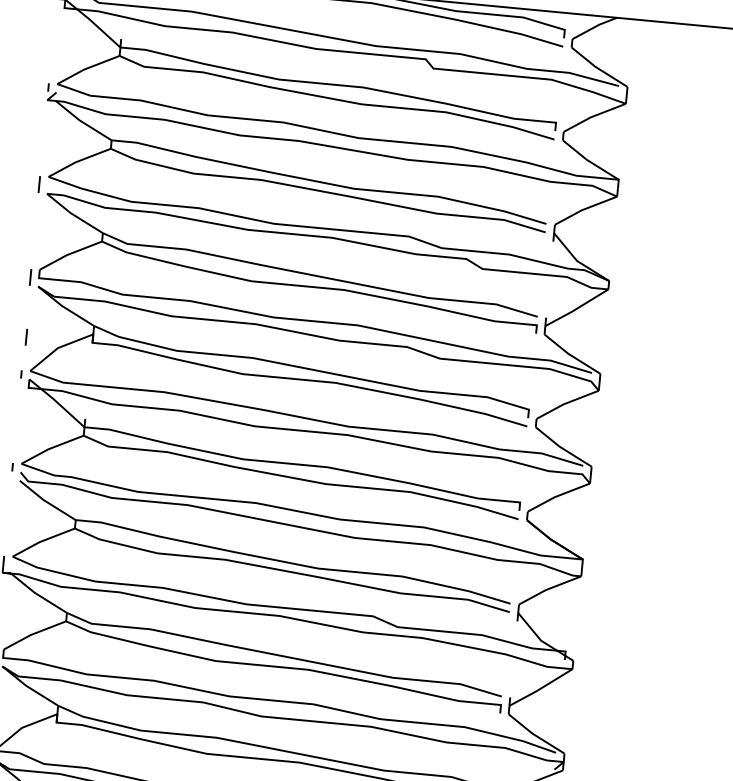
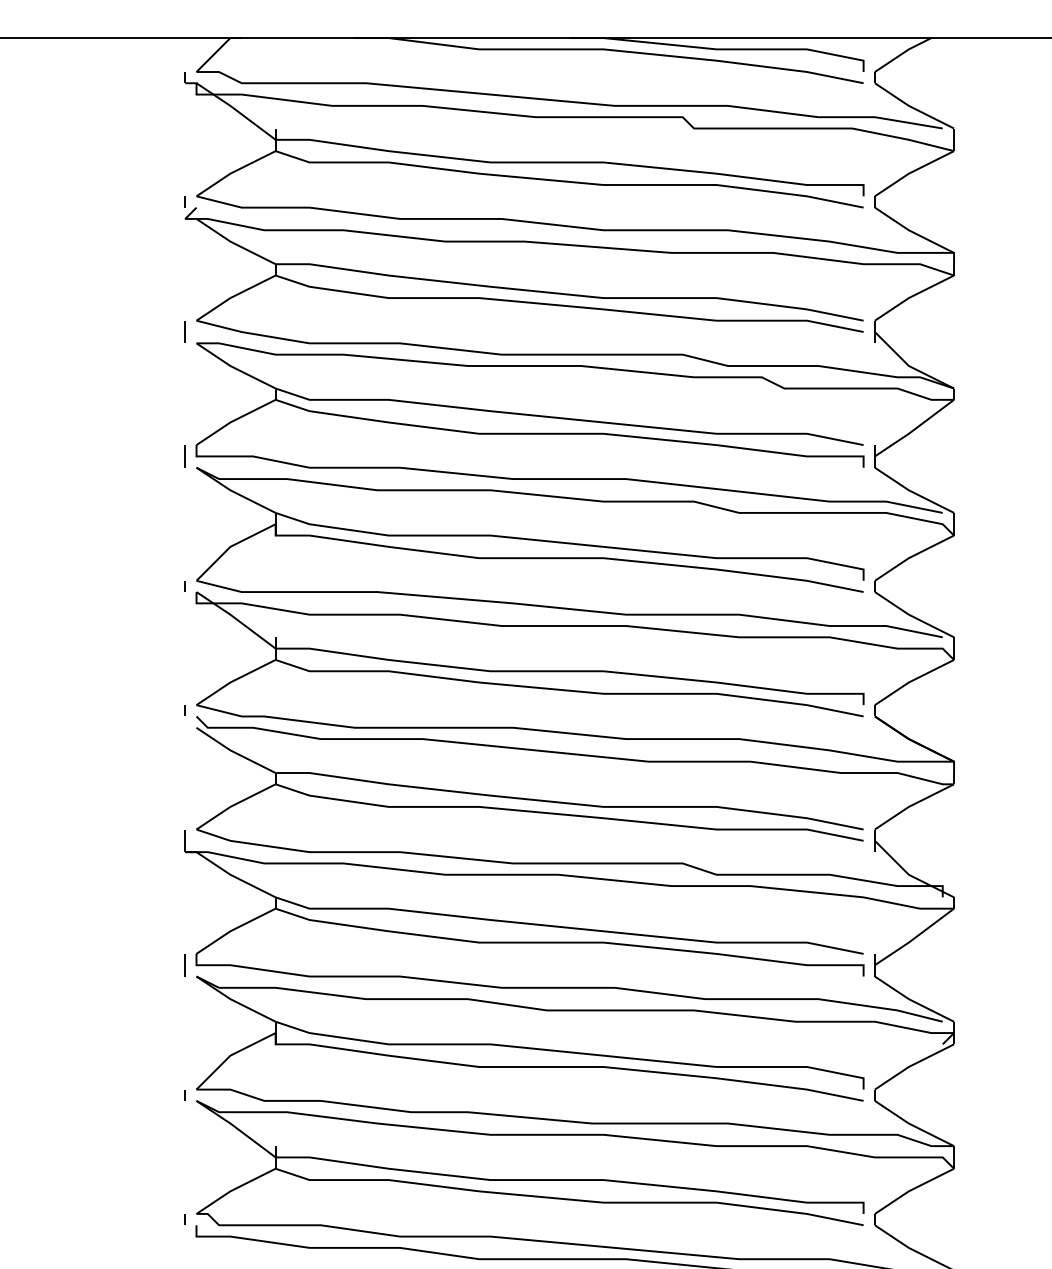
line: (25, 337) -> (186, 536), removed

